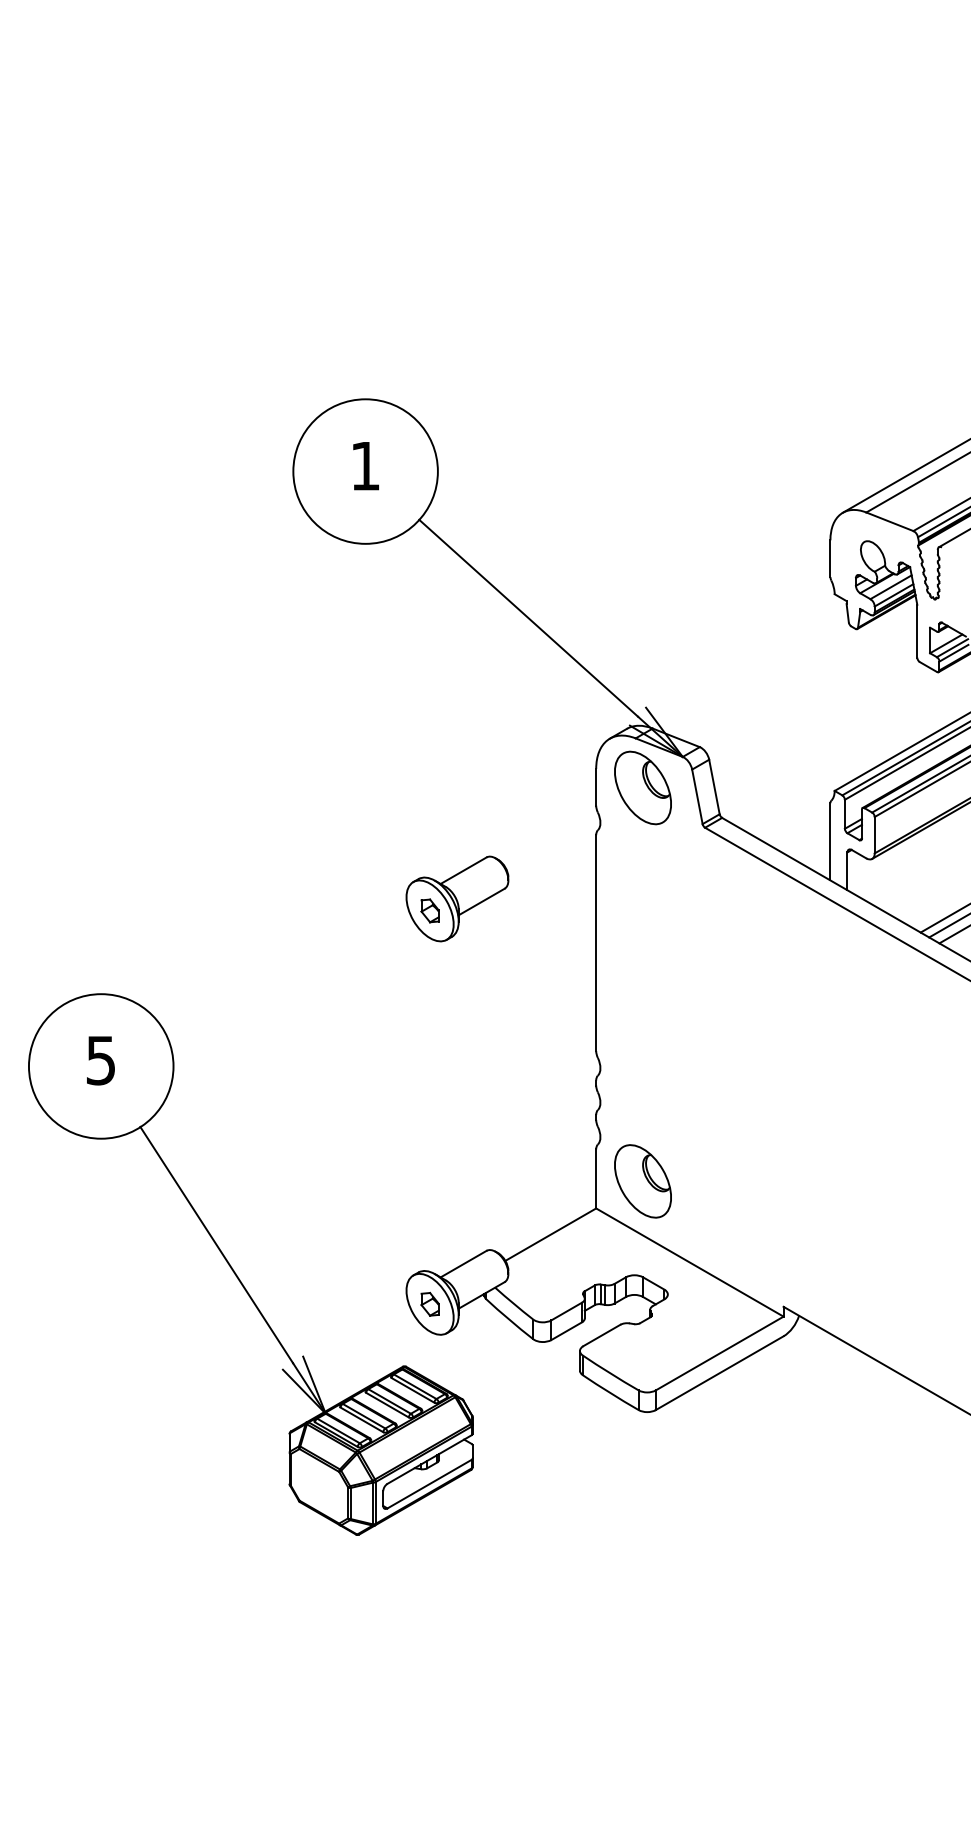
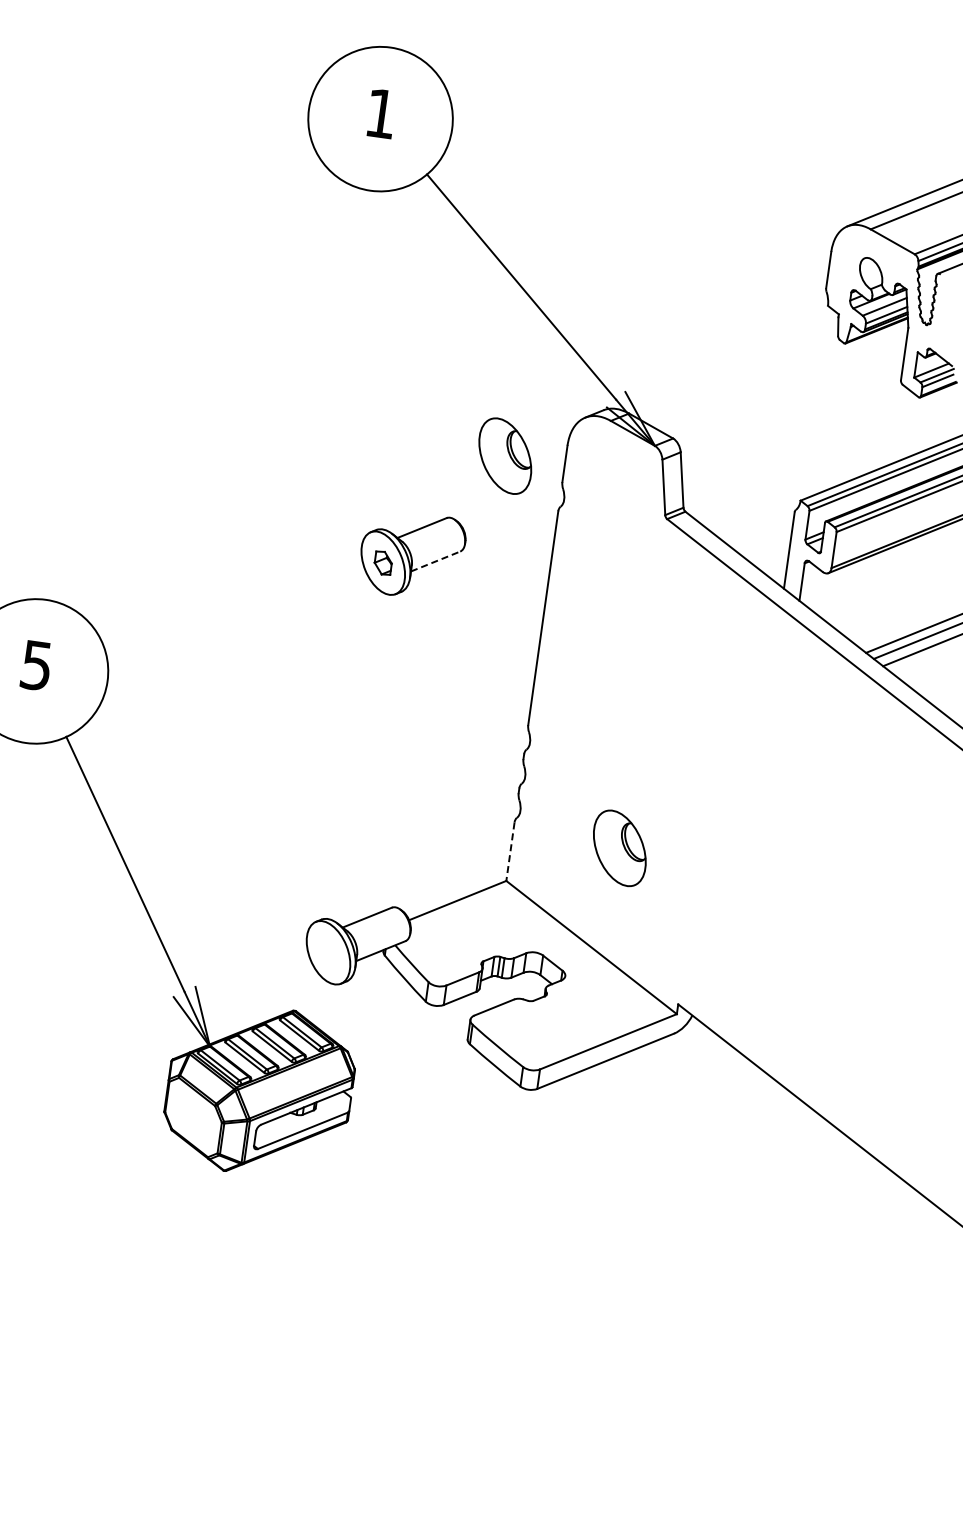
part: (642, 787) -> (504, 455), moved
line: (481, 902) -> (435, 561), solid -> dashed
line: (596, 1178) -> (510, 851), solid -> dashed
part: (642, 1181) -> (619, 848), moved
part: (429, 1303) -> (328, 951), removed

